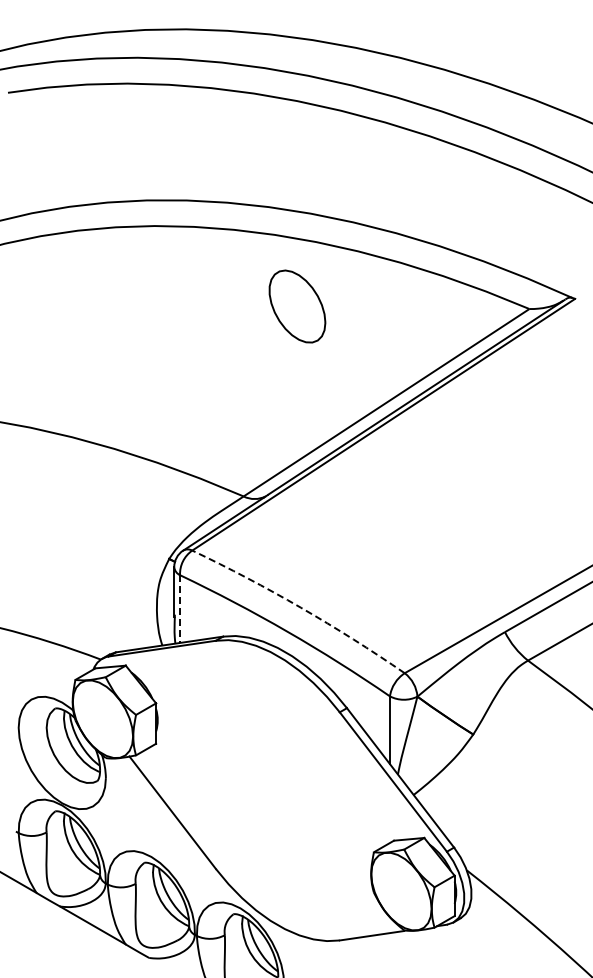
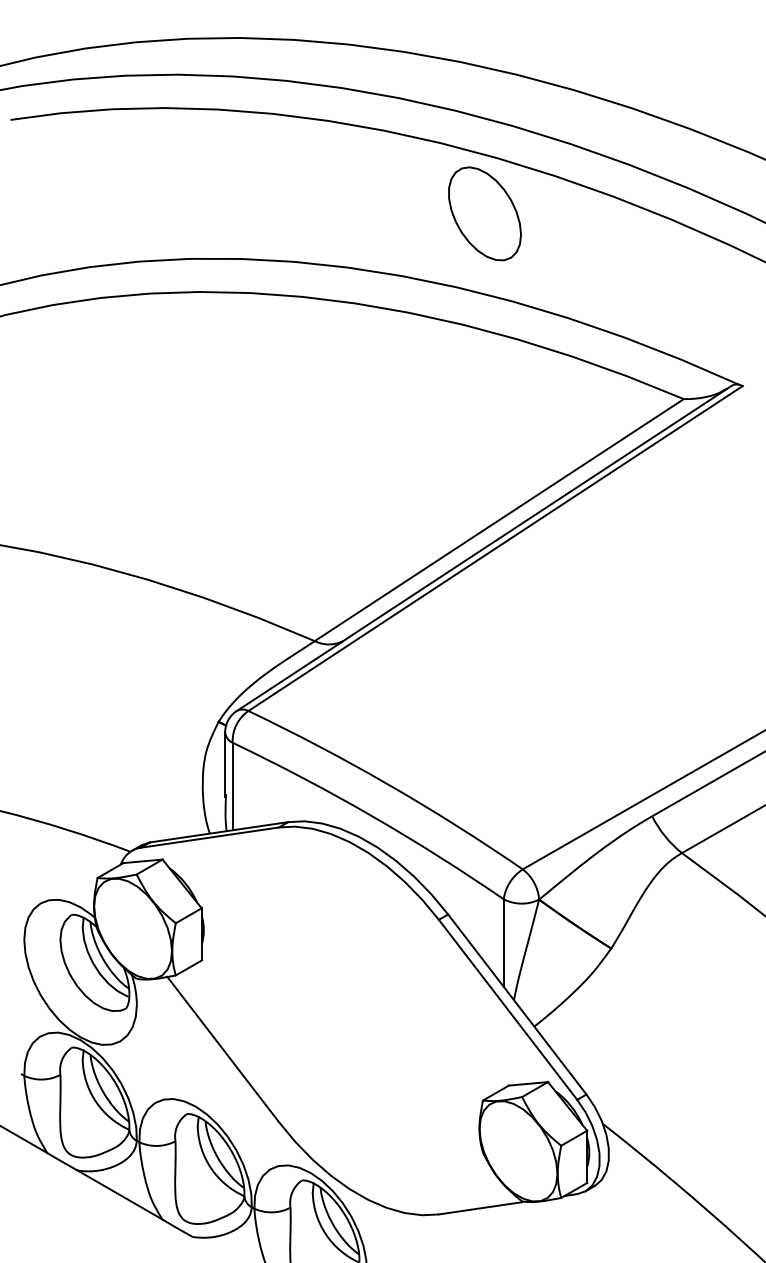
part: (297, 306) -> (485, 213), moved
arc: (300, 607) -> (388, 784), dashed -> solid
line: (180, 609) -> (233, 787), dashed -> solid

